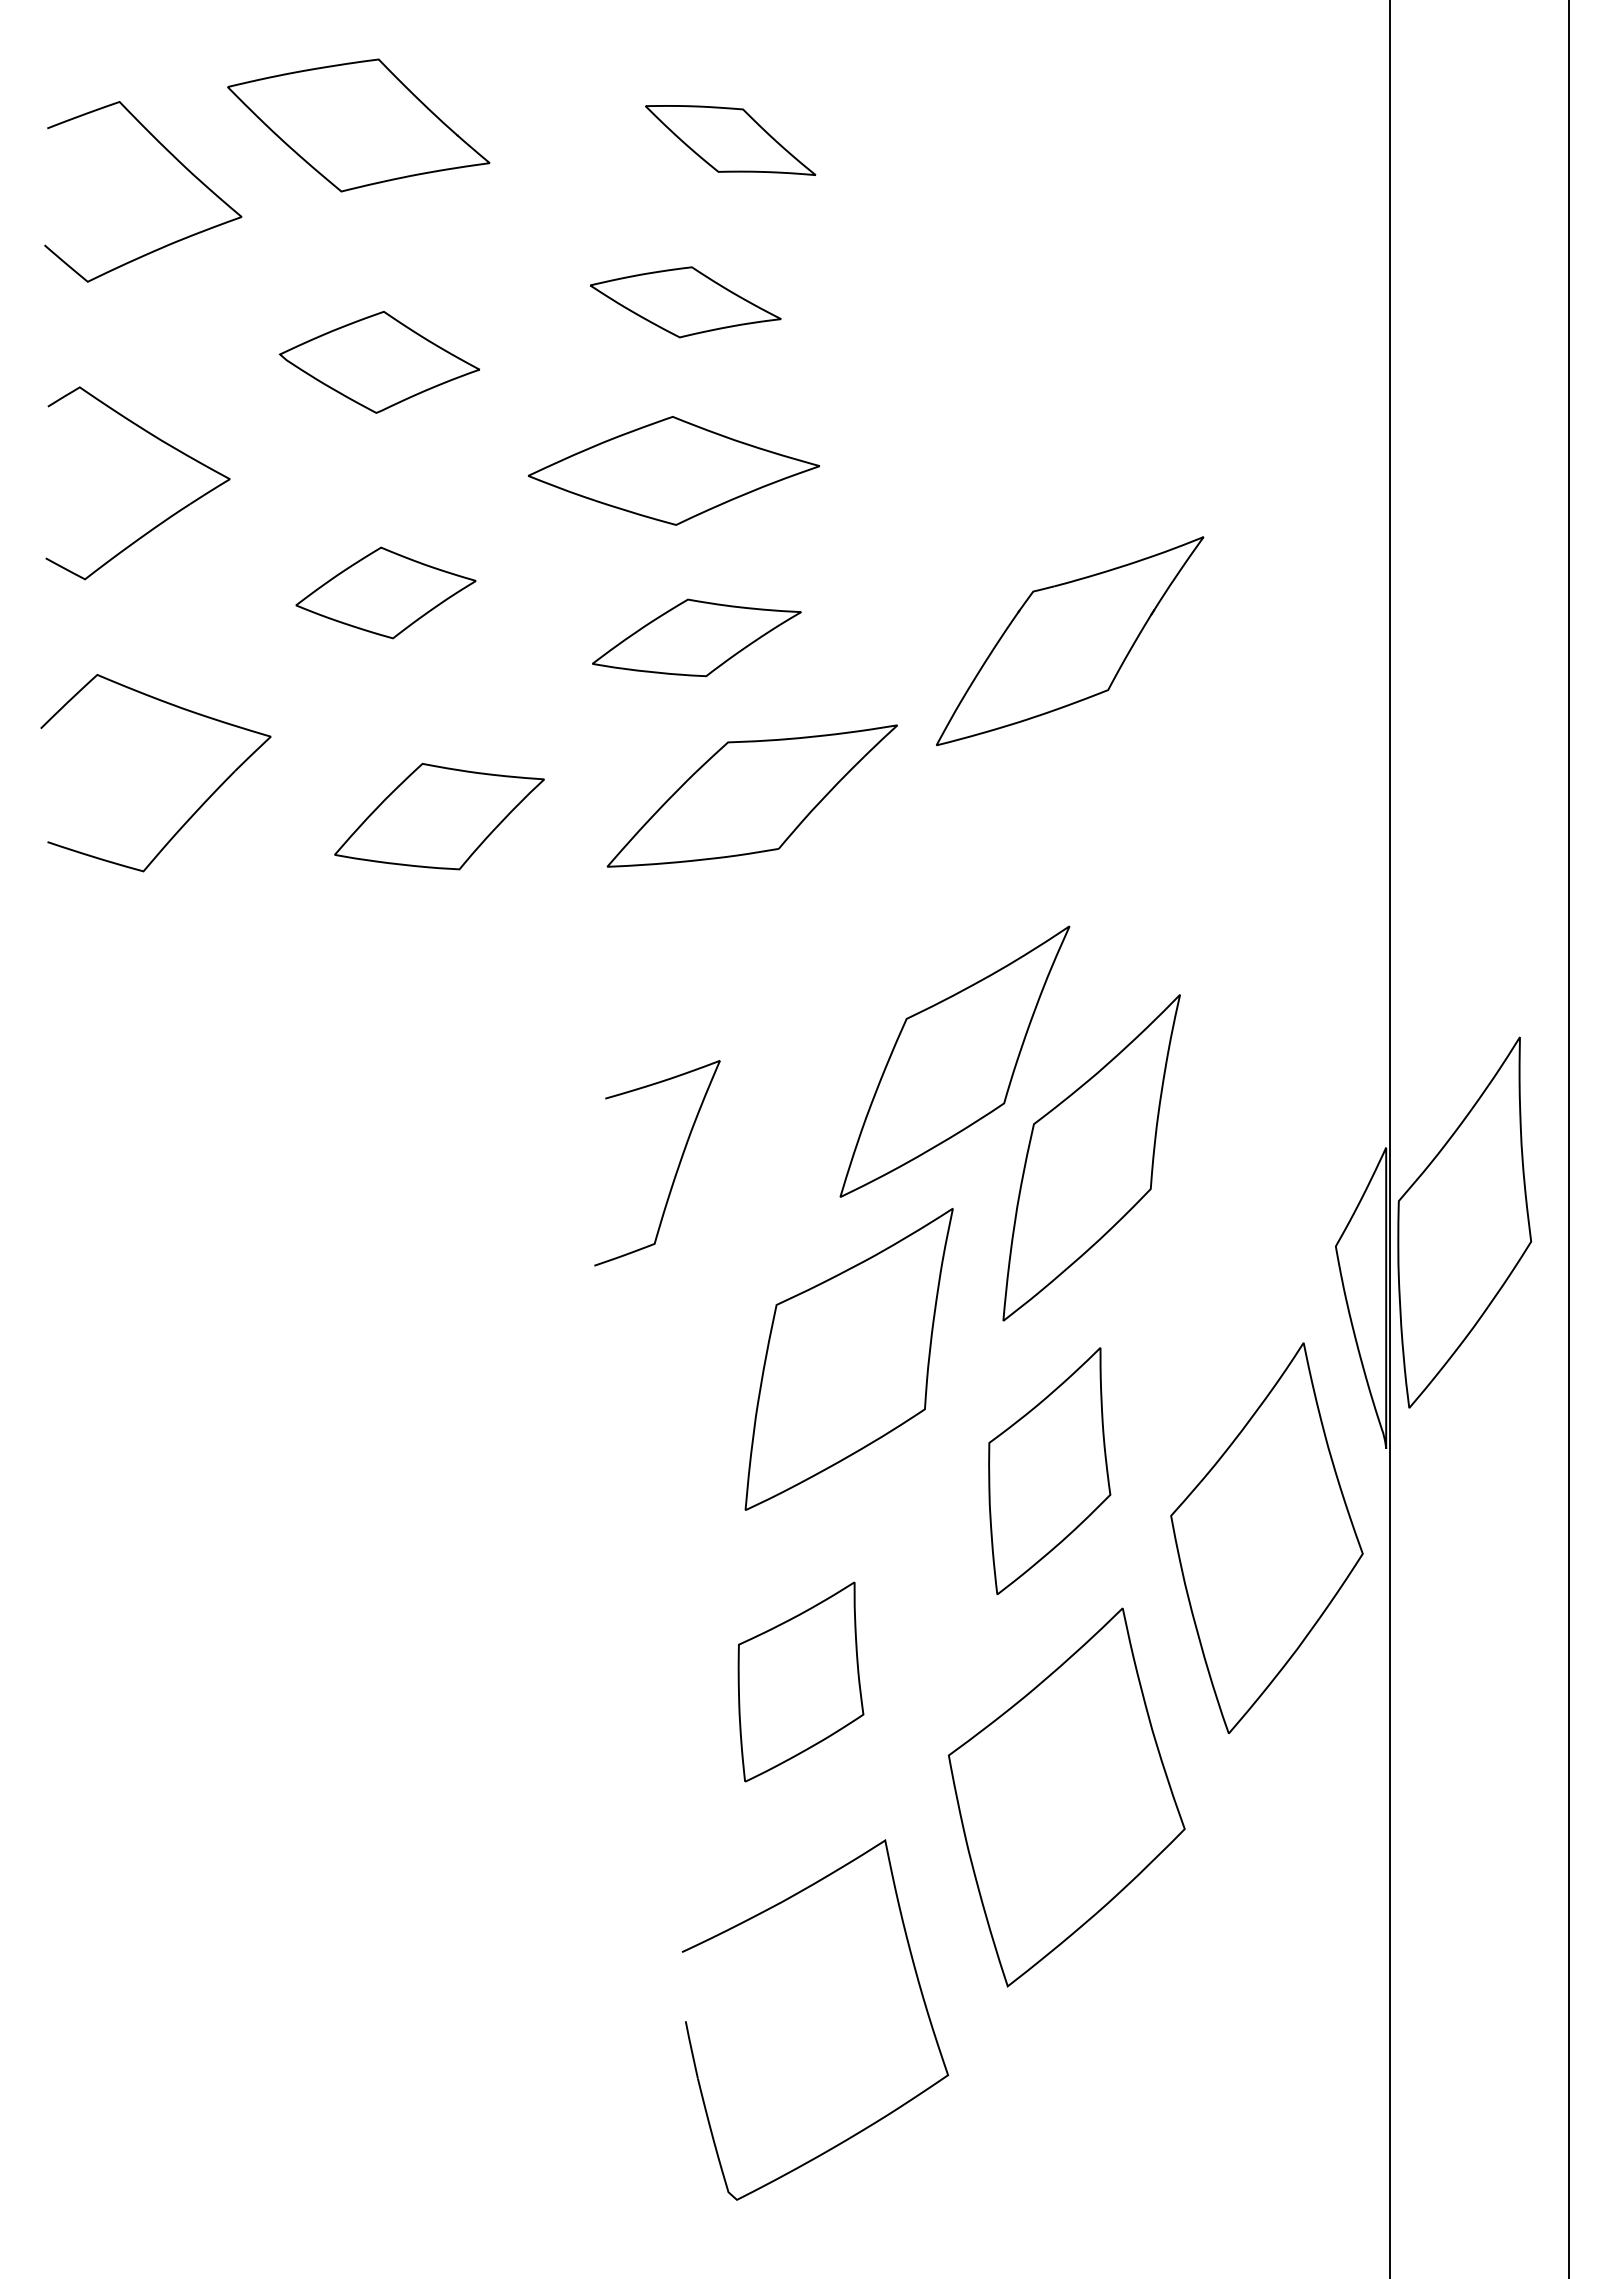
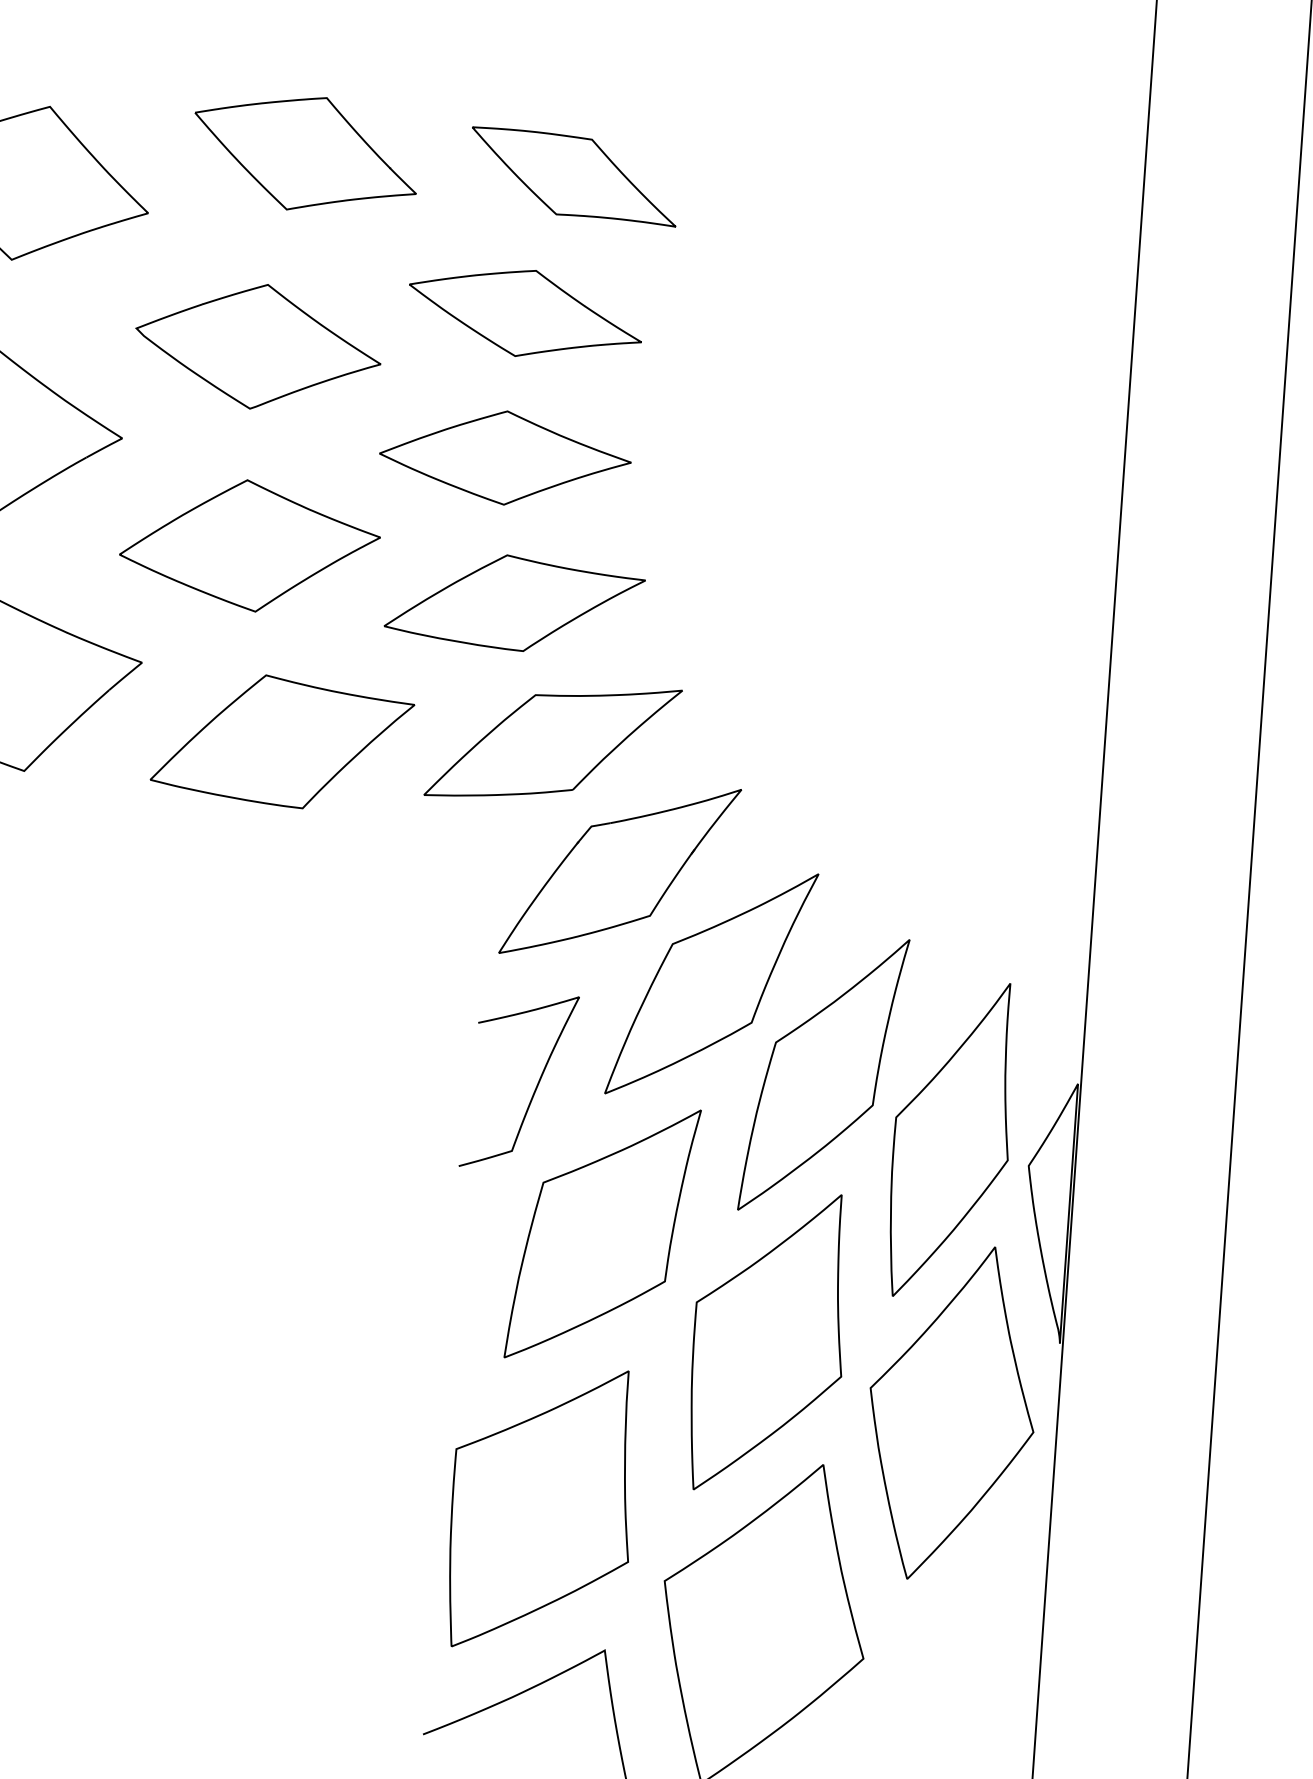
part: (358, 125) -> (305, 153), moved
part: (730, 140) -> (573, 176), size x1.43
part: (685, 302) -> (525, 313), size x1.43
part: (379, 362) -> (258, 346), size x1.43
part: (385, 592) -> (249, 545), size x1.67
part: (696, 637) -> (514, 602), size x1.43
part: (1070, 641) -> (620, 871), moved
part: (439, 816) -> (282, 741), size x1.43
curve: (676, 1169) -> (535, 1088), moved
part: (1464, 1222) -> (951, 1139), moved
part: (1049, 1470) -> (768, 1341), size x1.43
part: (800, 1681) -> (541, 1508), size x1.67

